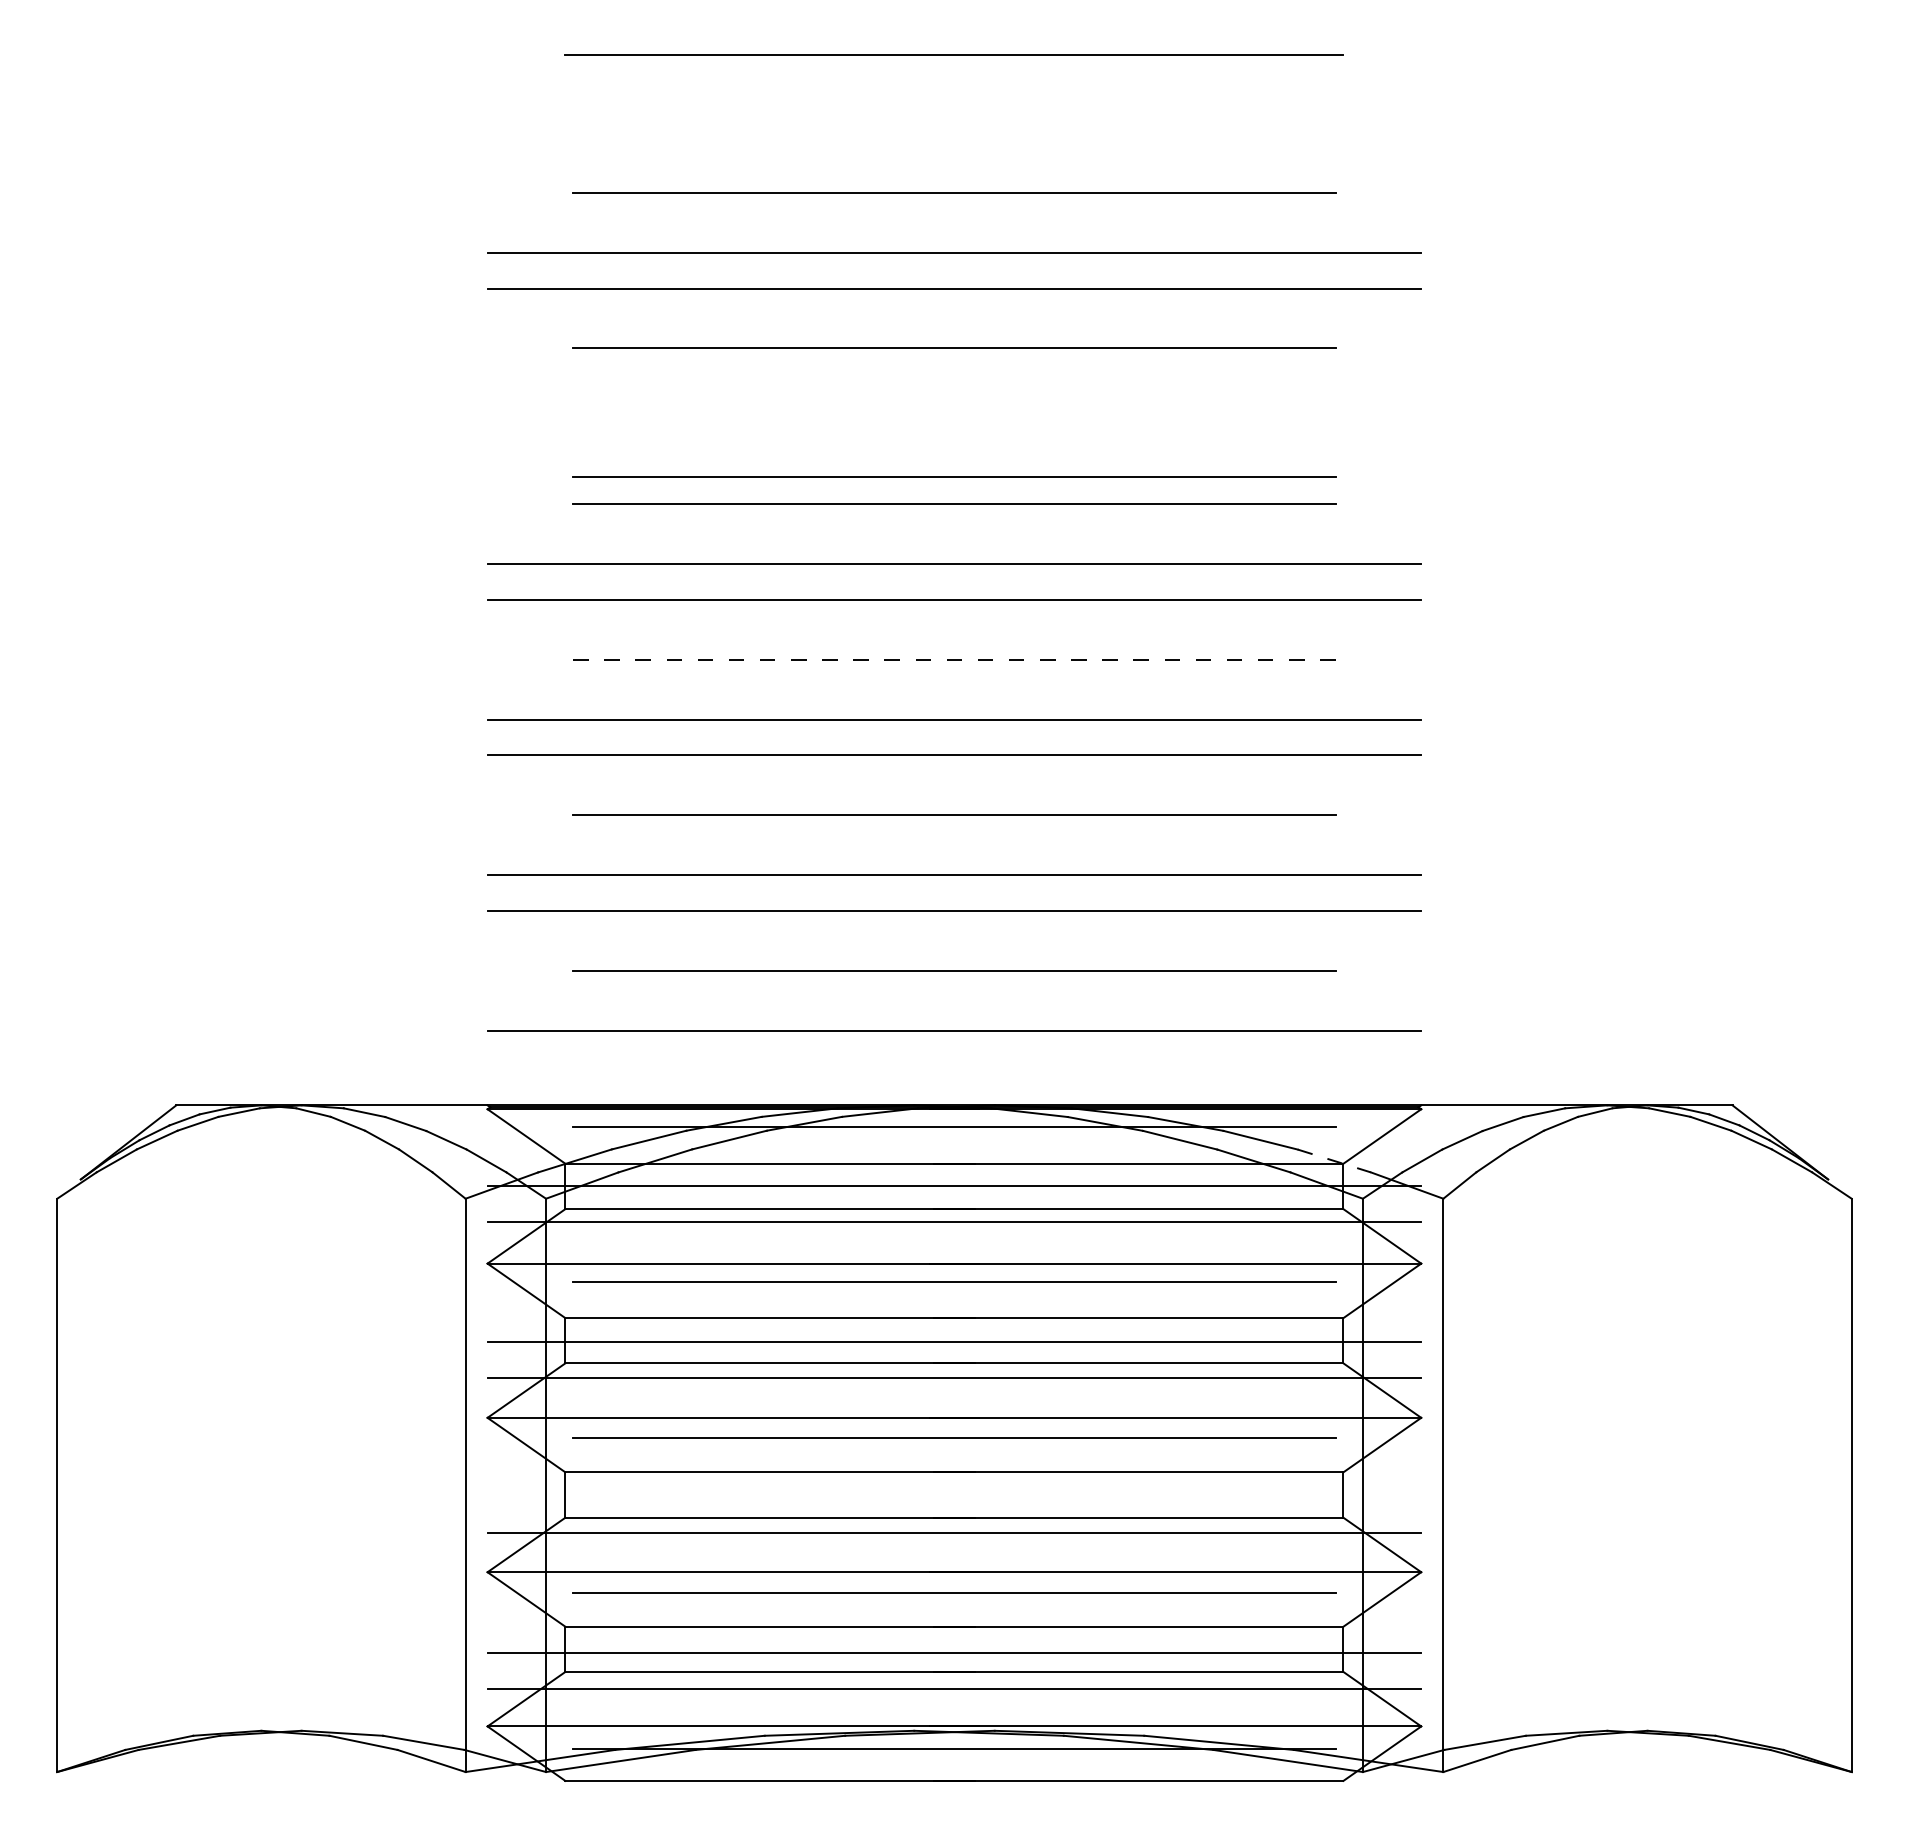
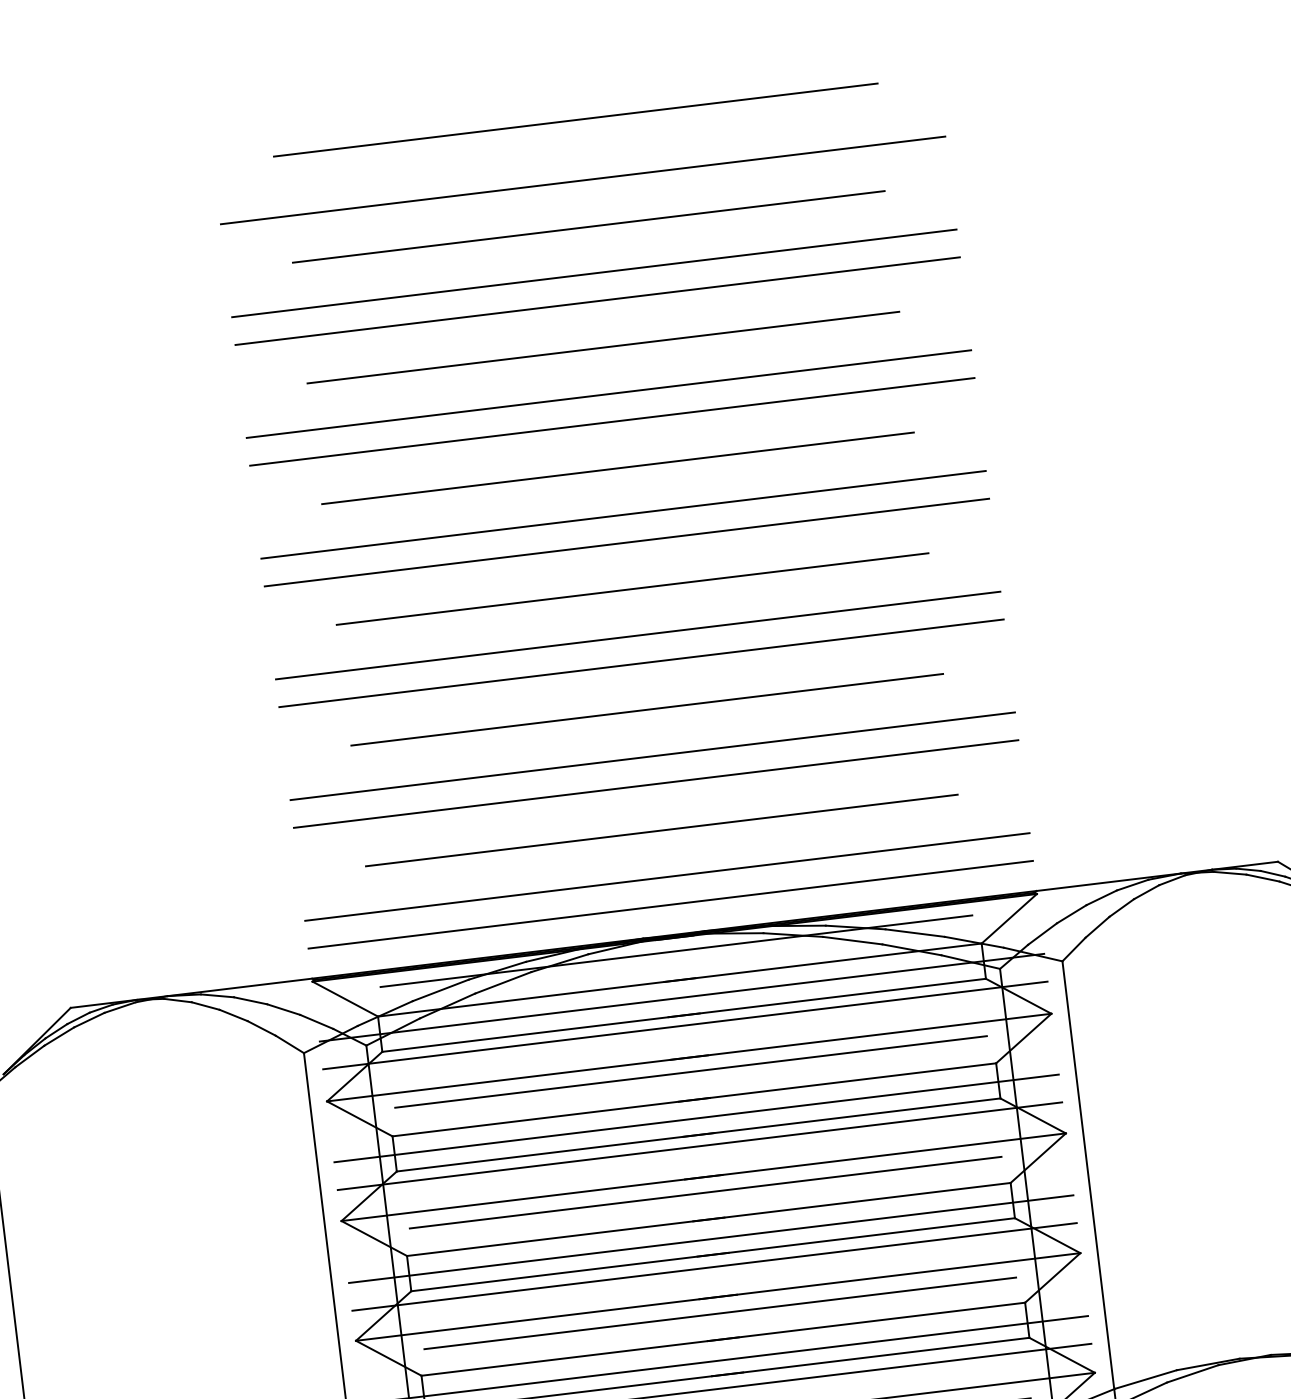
line: (954, 132) -> (583, 180), added
line: (954, 407) -> (608, 393), added
line: (954, 444) -> (612, 422), added
line: (954, 476) -> (615, 446), removed
line: (954, 659) -> (632, 588), dashed -> solid
line: (954, 1066) -> (670, 904), added
line: (1334, 1161) -> (974, 942), dashed -> solid
line: (954, 1497) -> (711, 1239), added

